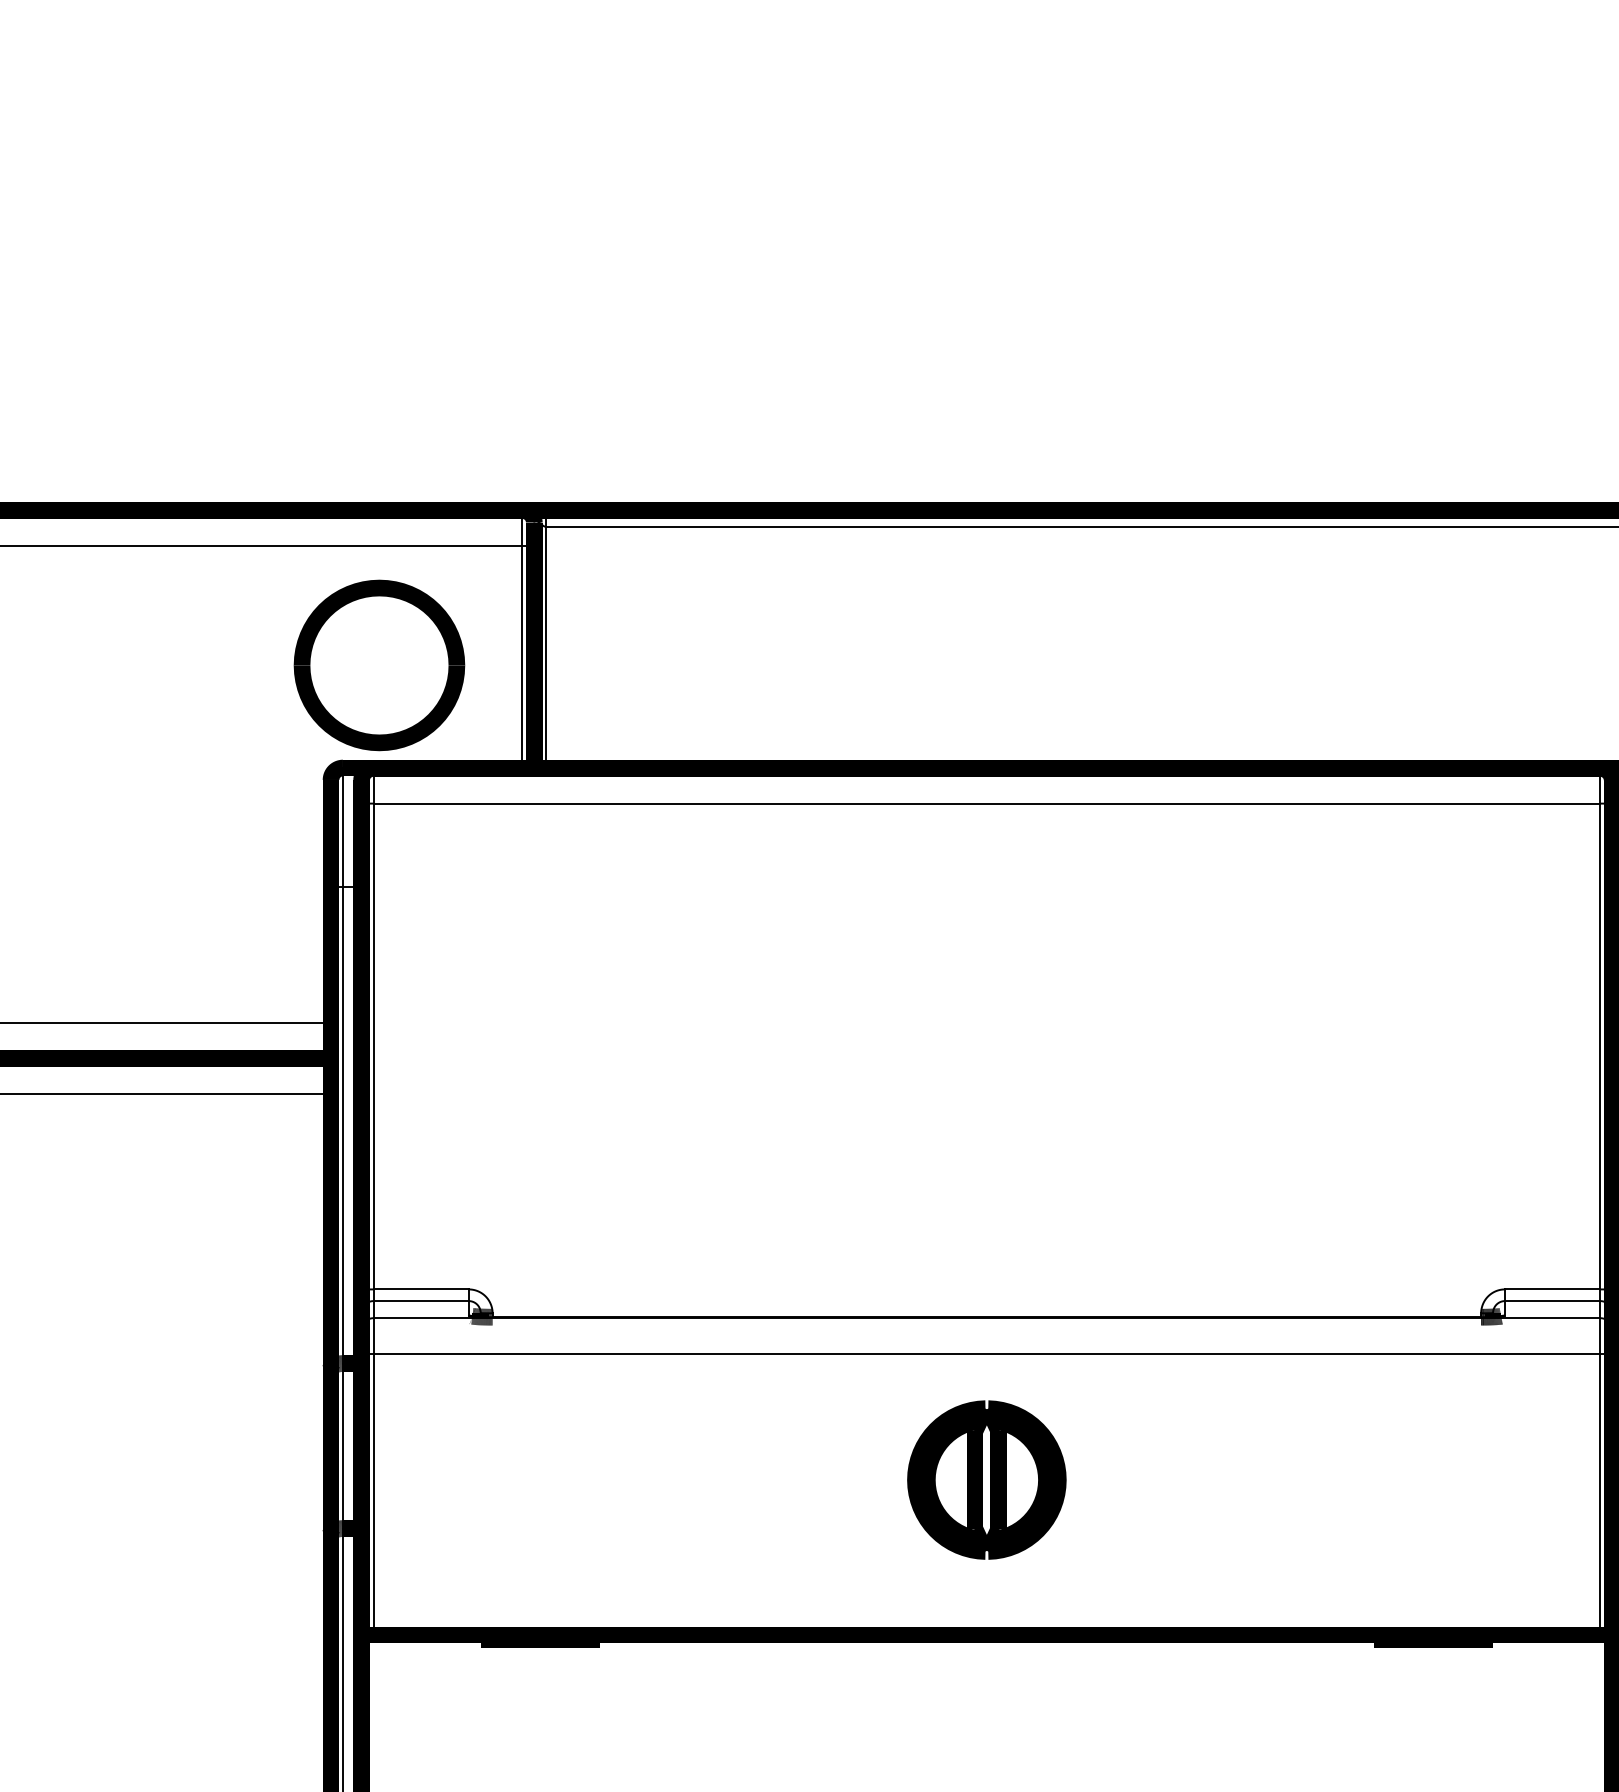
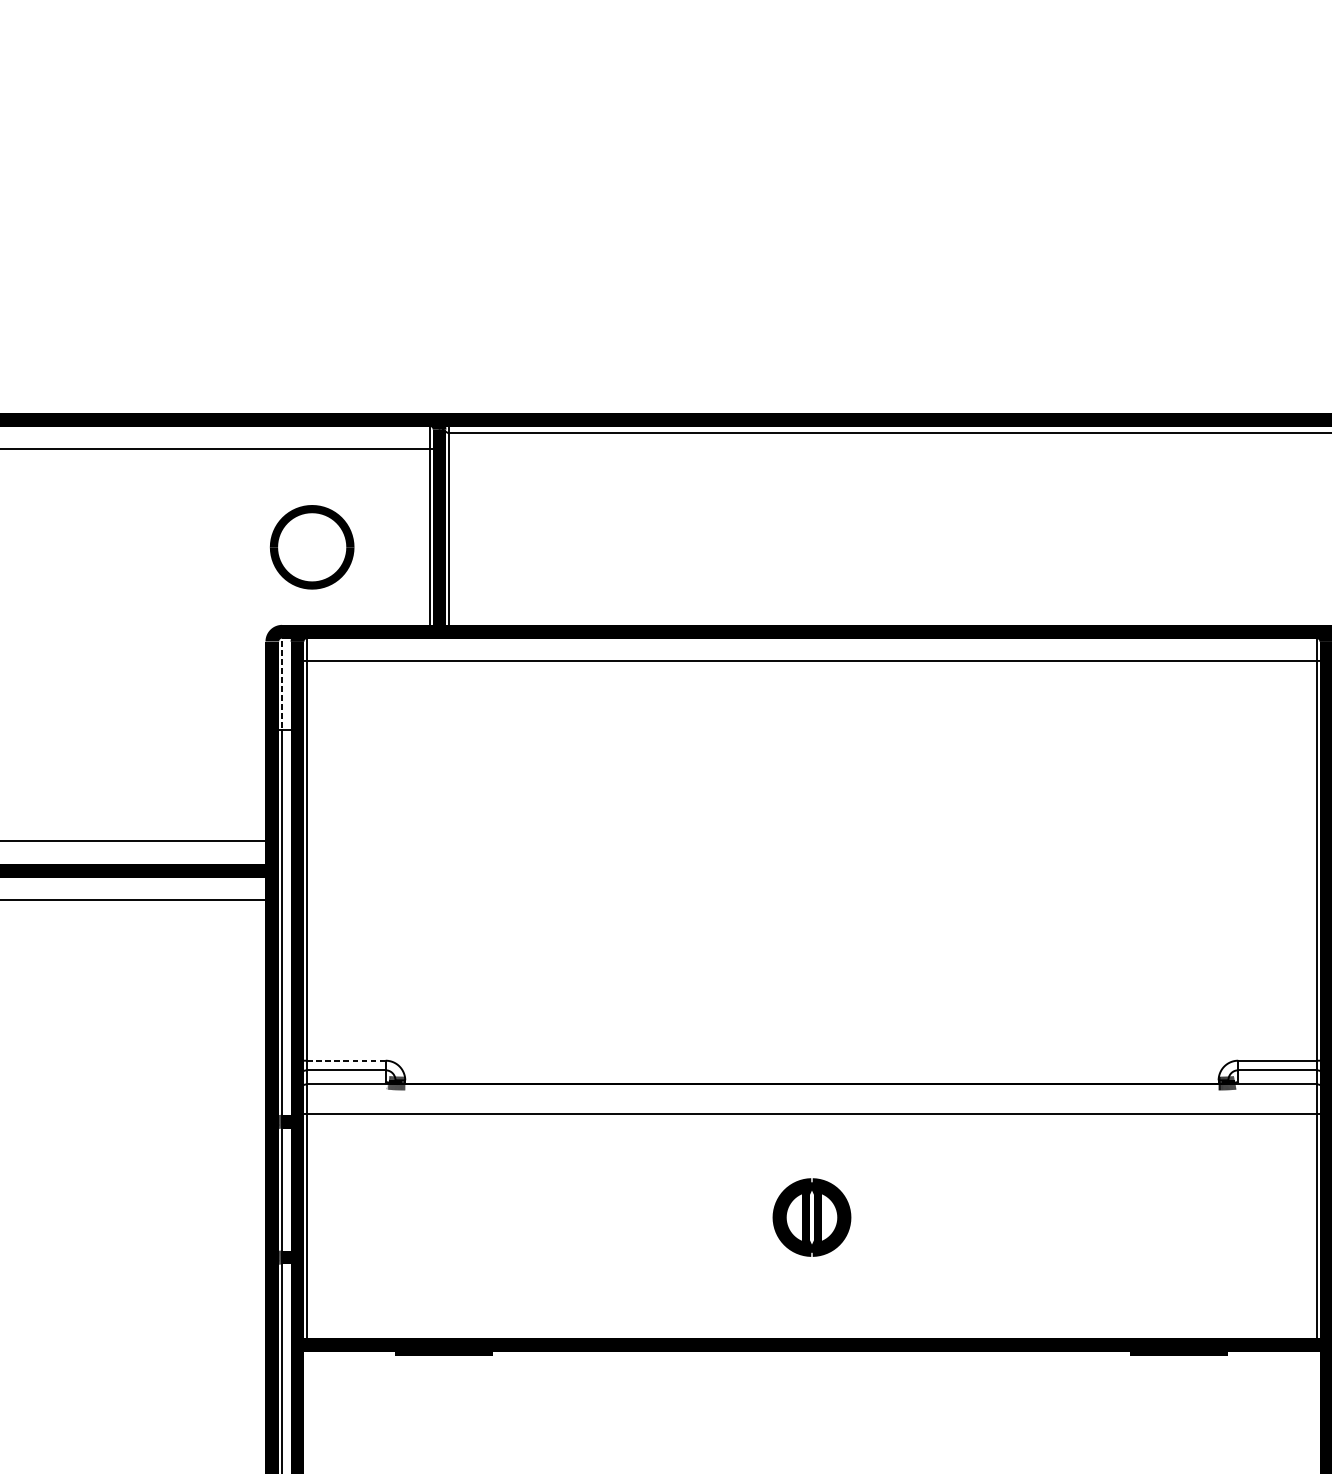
part: (379, 665) -> (312, 547), size x0.6
line: (342, 827) -> (281, 680), solid -> dashed
line: (421, 1289) -> (346, 1060), solid -> dashed
part: (986, 1479) -> (811, 1217), size x0.6

